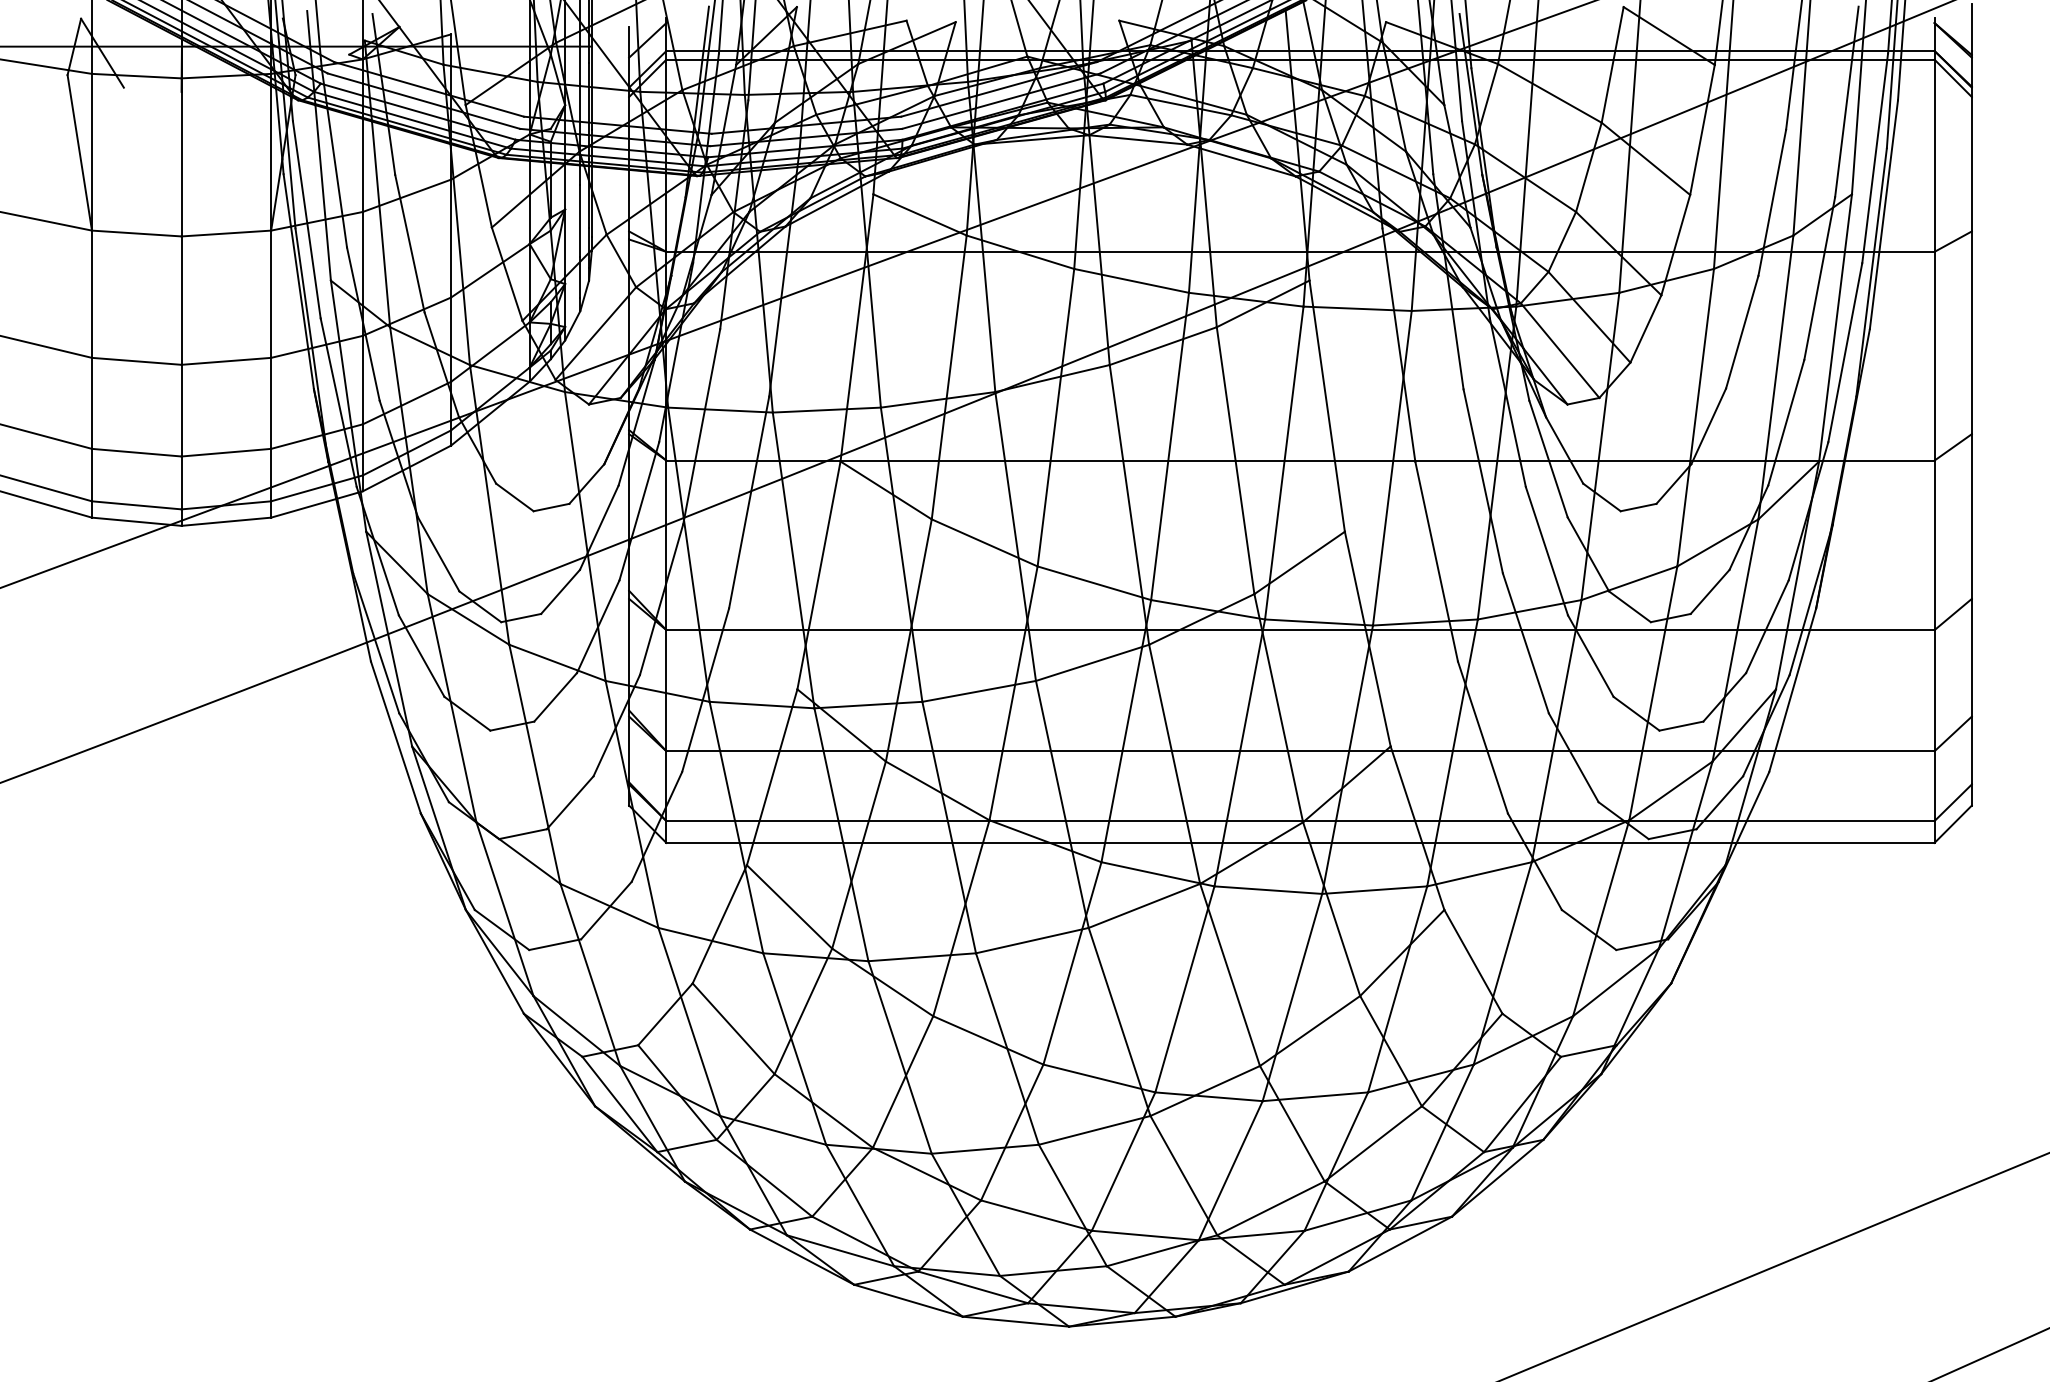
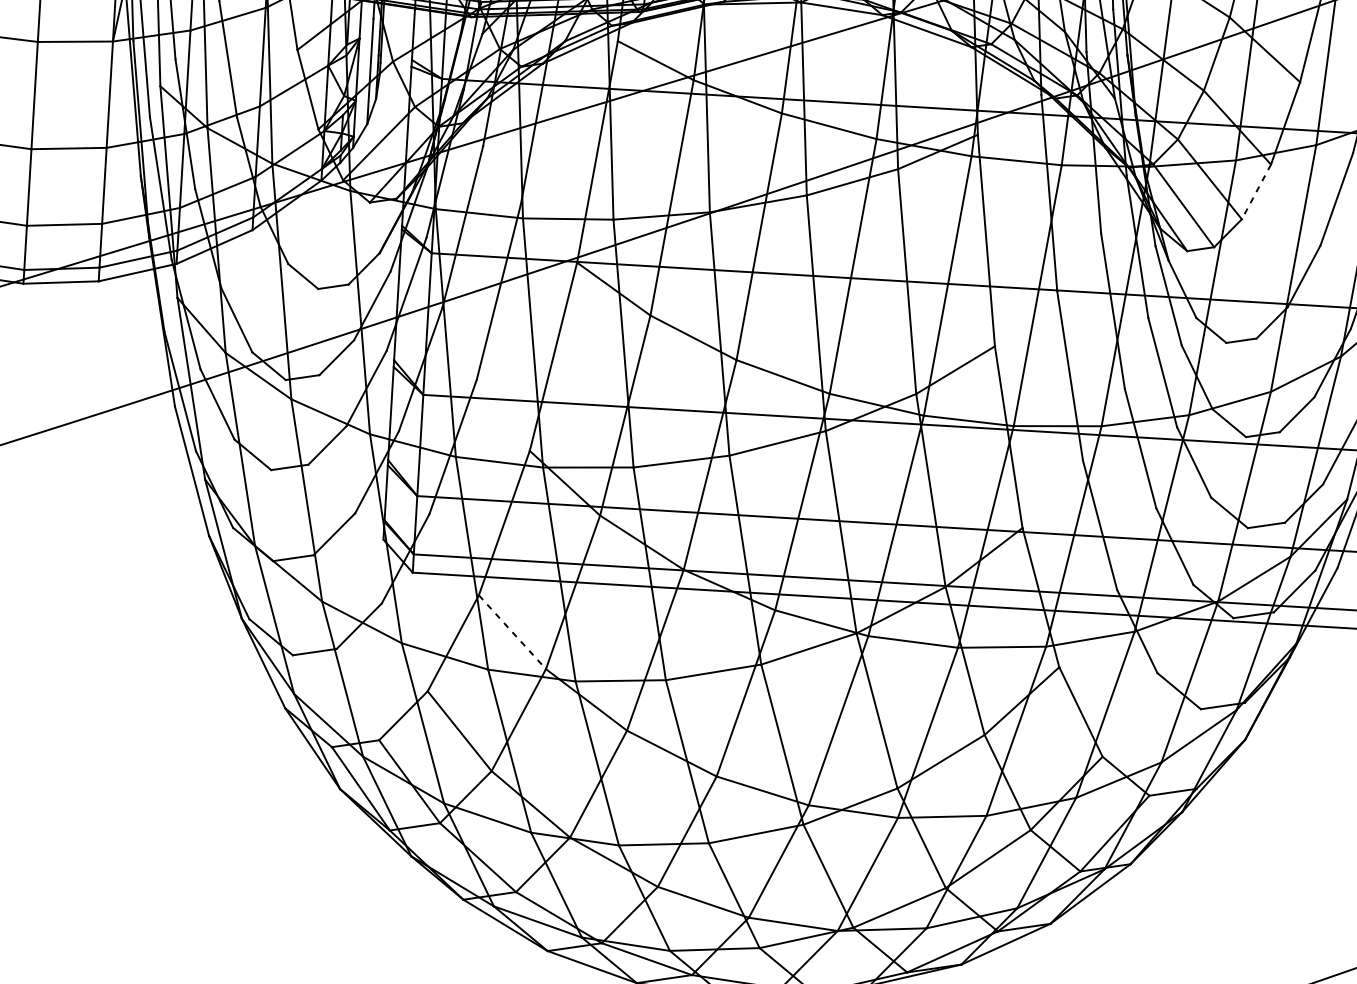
line: (1645, 329) -> (1256, 192), solid -> dashed
line: (789, 906) -> (512, 631), solid -> dashed

